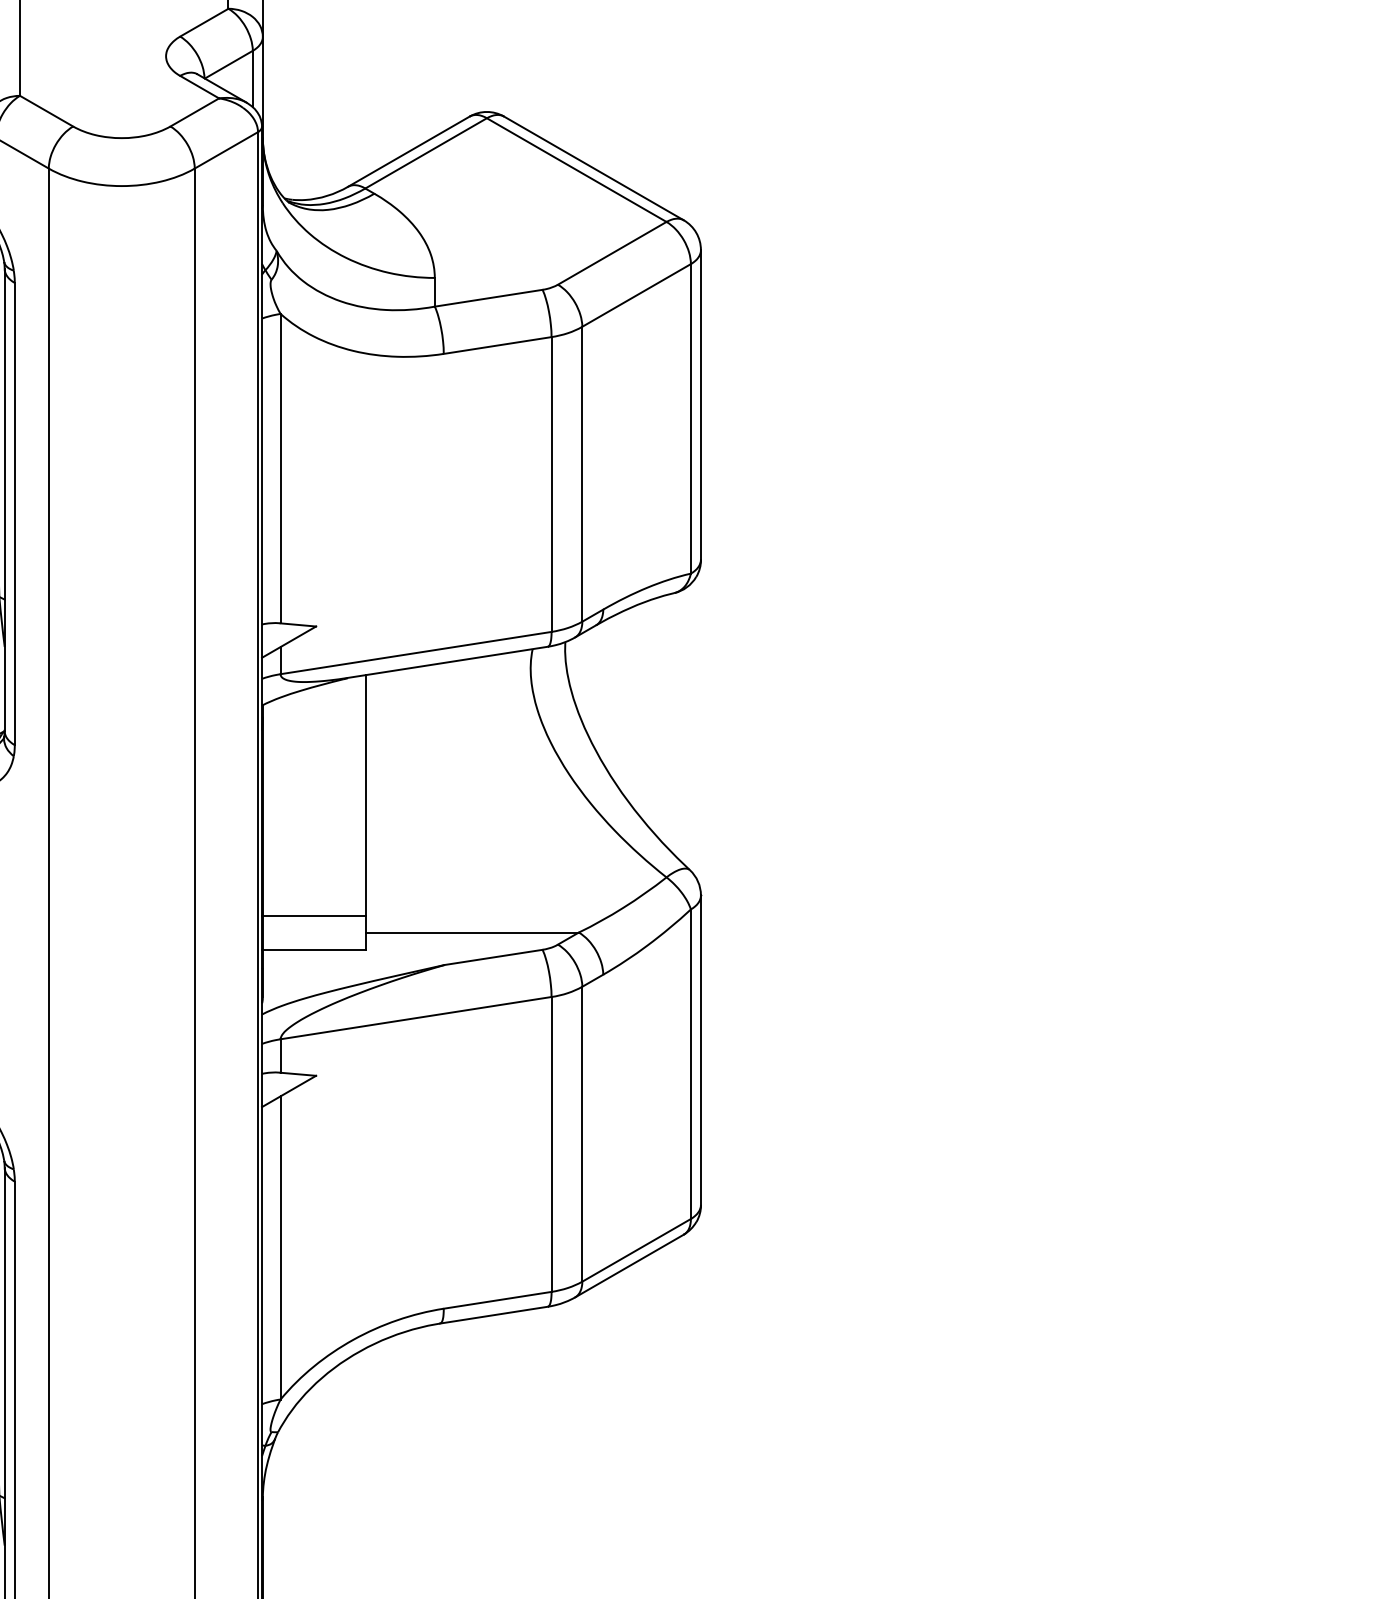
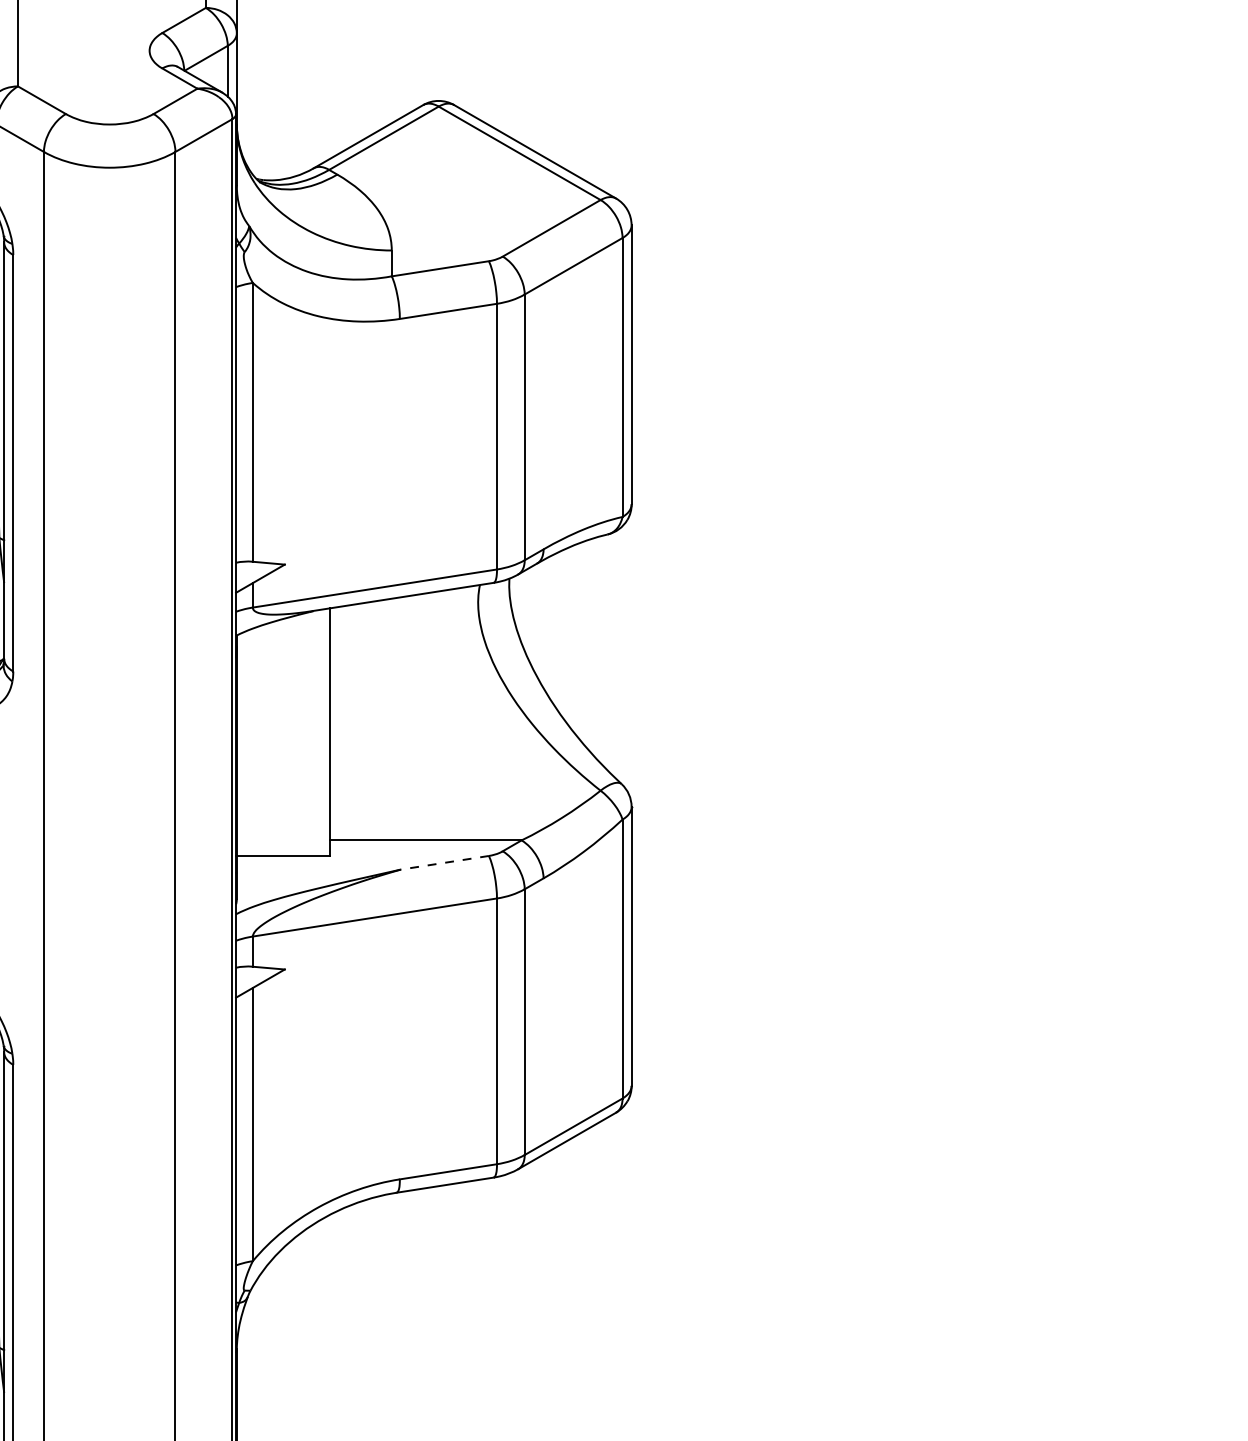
line: (313, 916) -> (282, 825), removed
line: (493, 957) -> (444, 862), solid -> dashed

